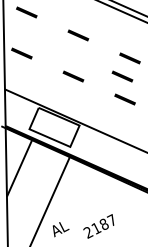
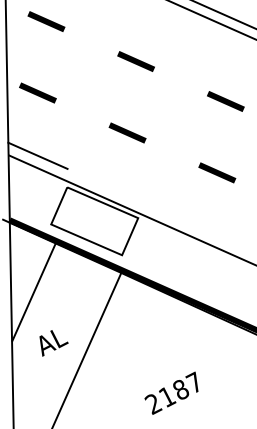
line: (122, 76) -> (212, 132), removed
line: (21, 89) -> (37, 155), added
text: (60, 229) -> (52, 343), moved

